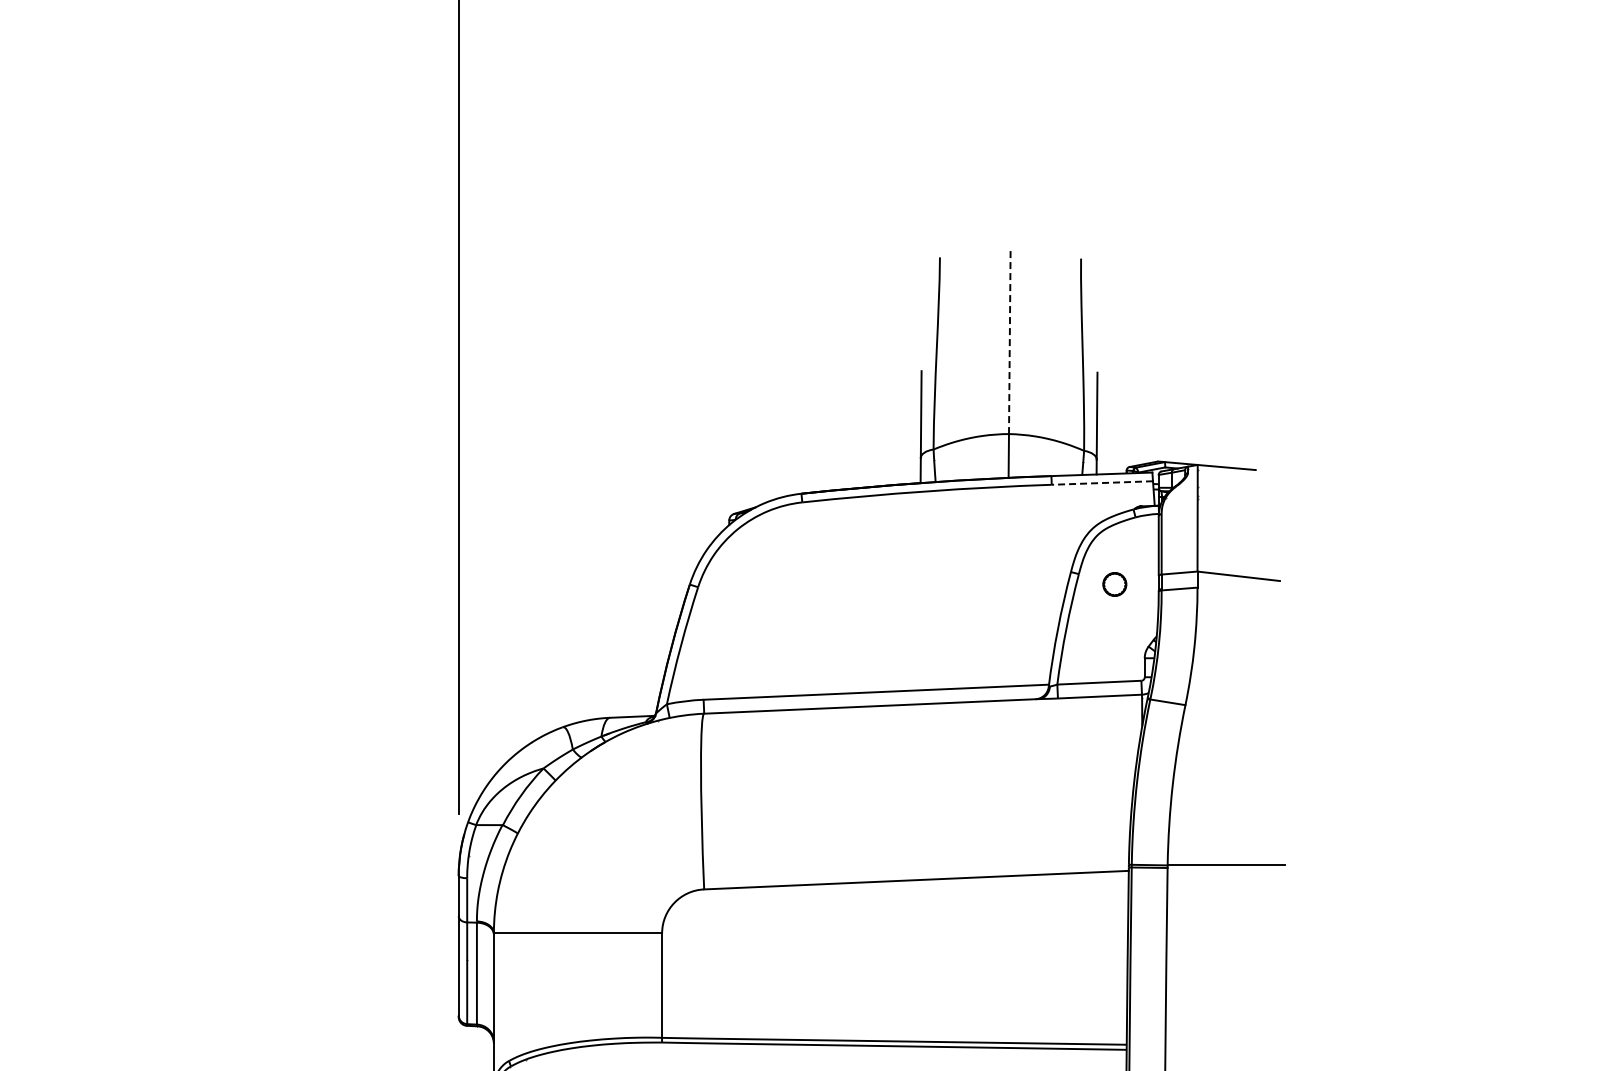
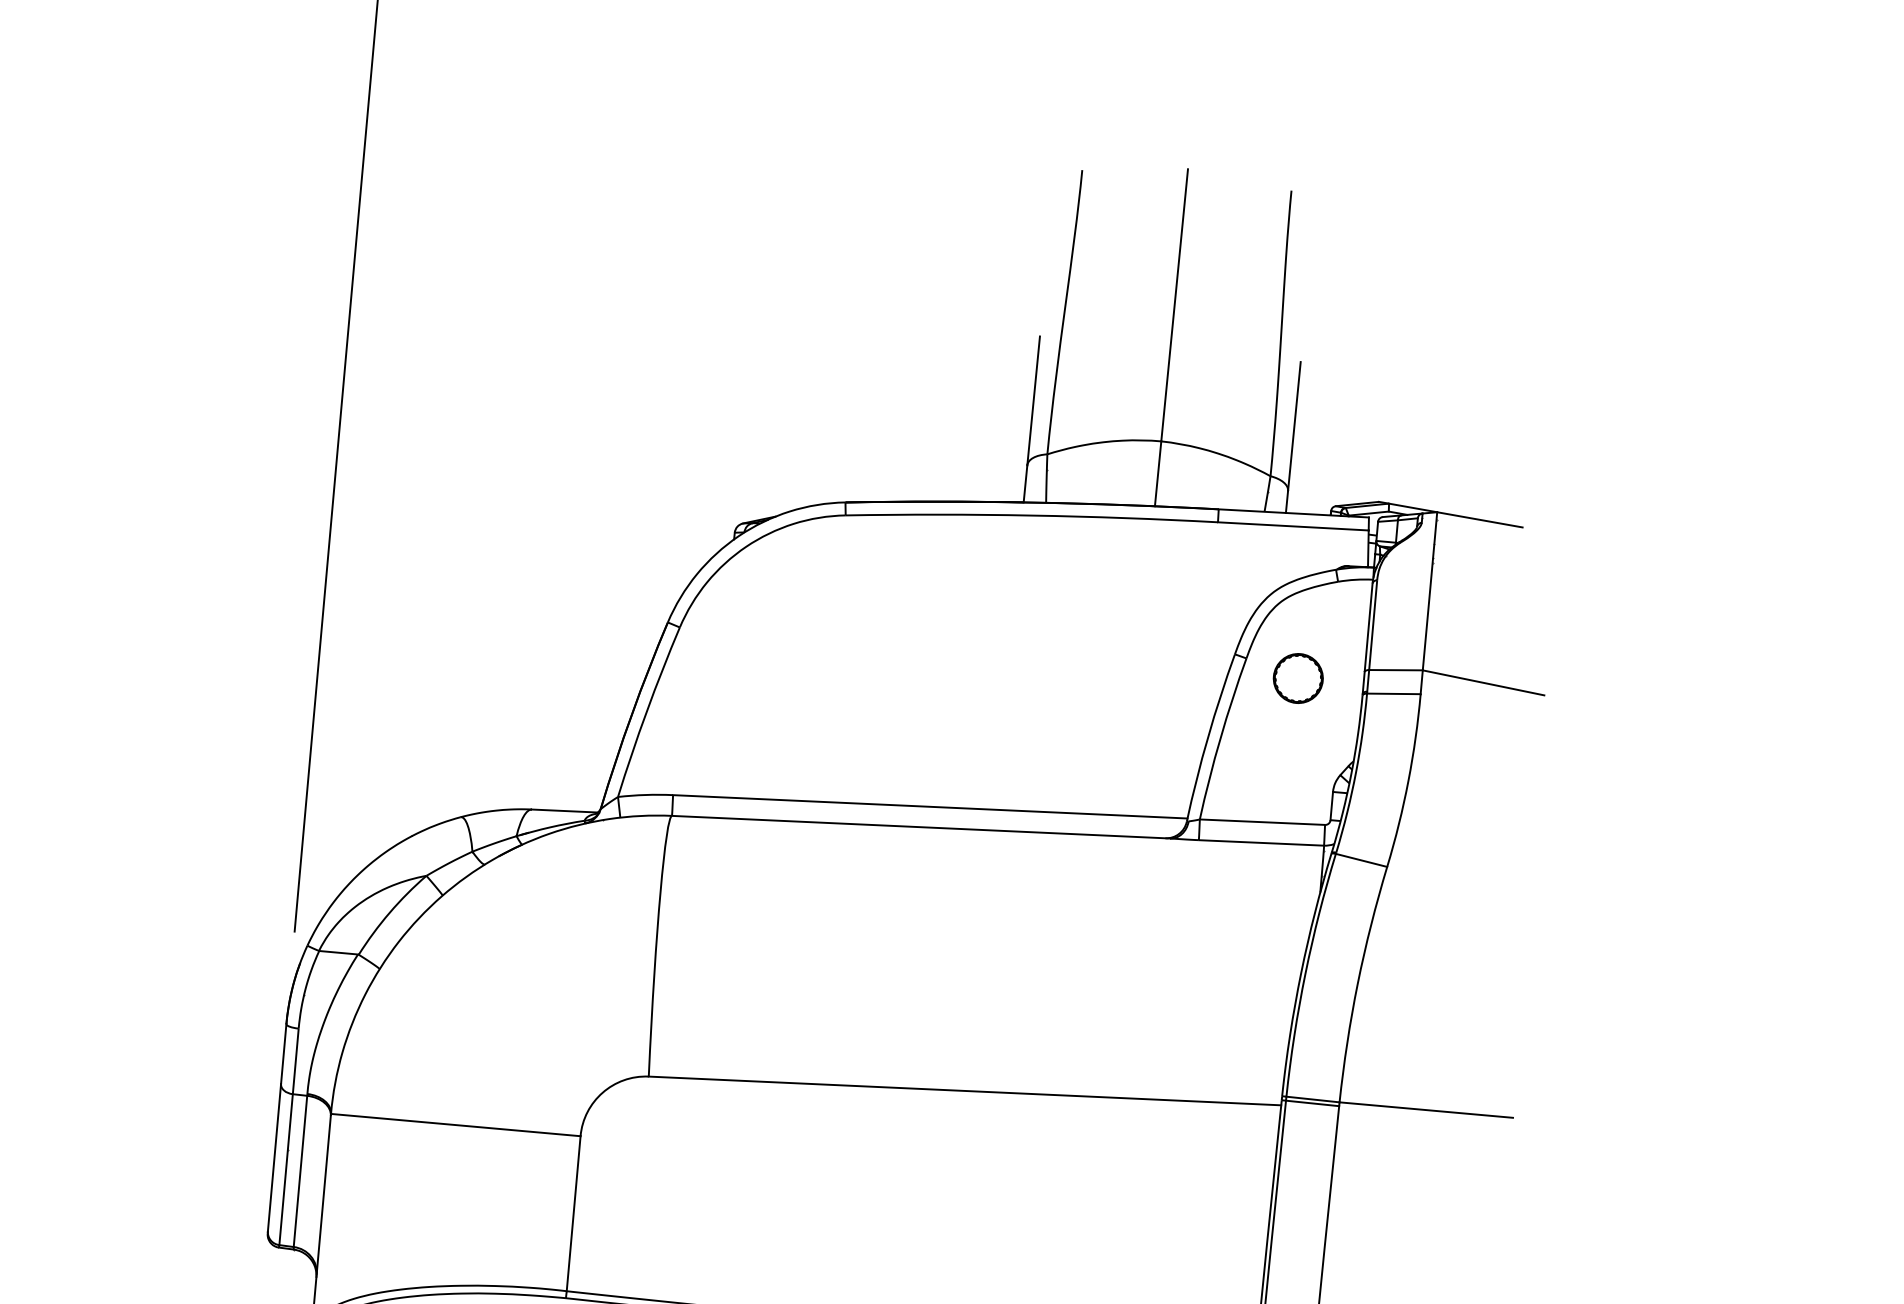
line: (1009, 342) -> (1174, 305), dashed -> solid
line: (1102, 483) -> (1293, 527), dashed -> solid
part: (1114, 584) -> (1297, 678), size x1.43

